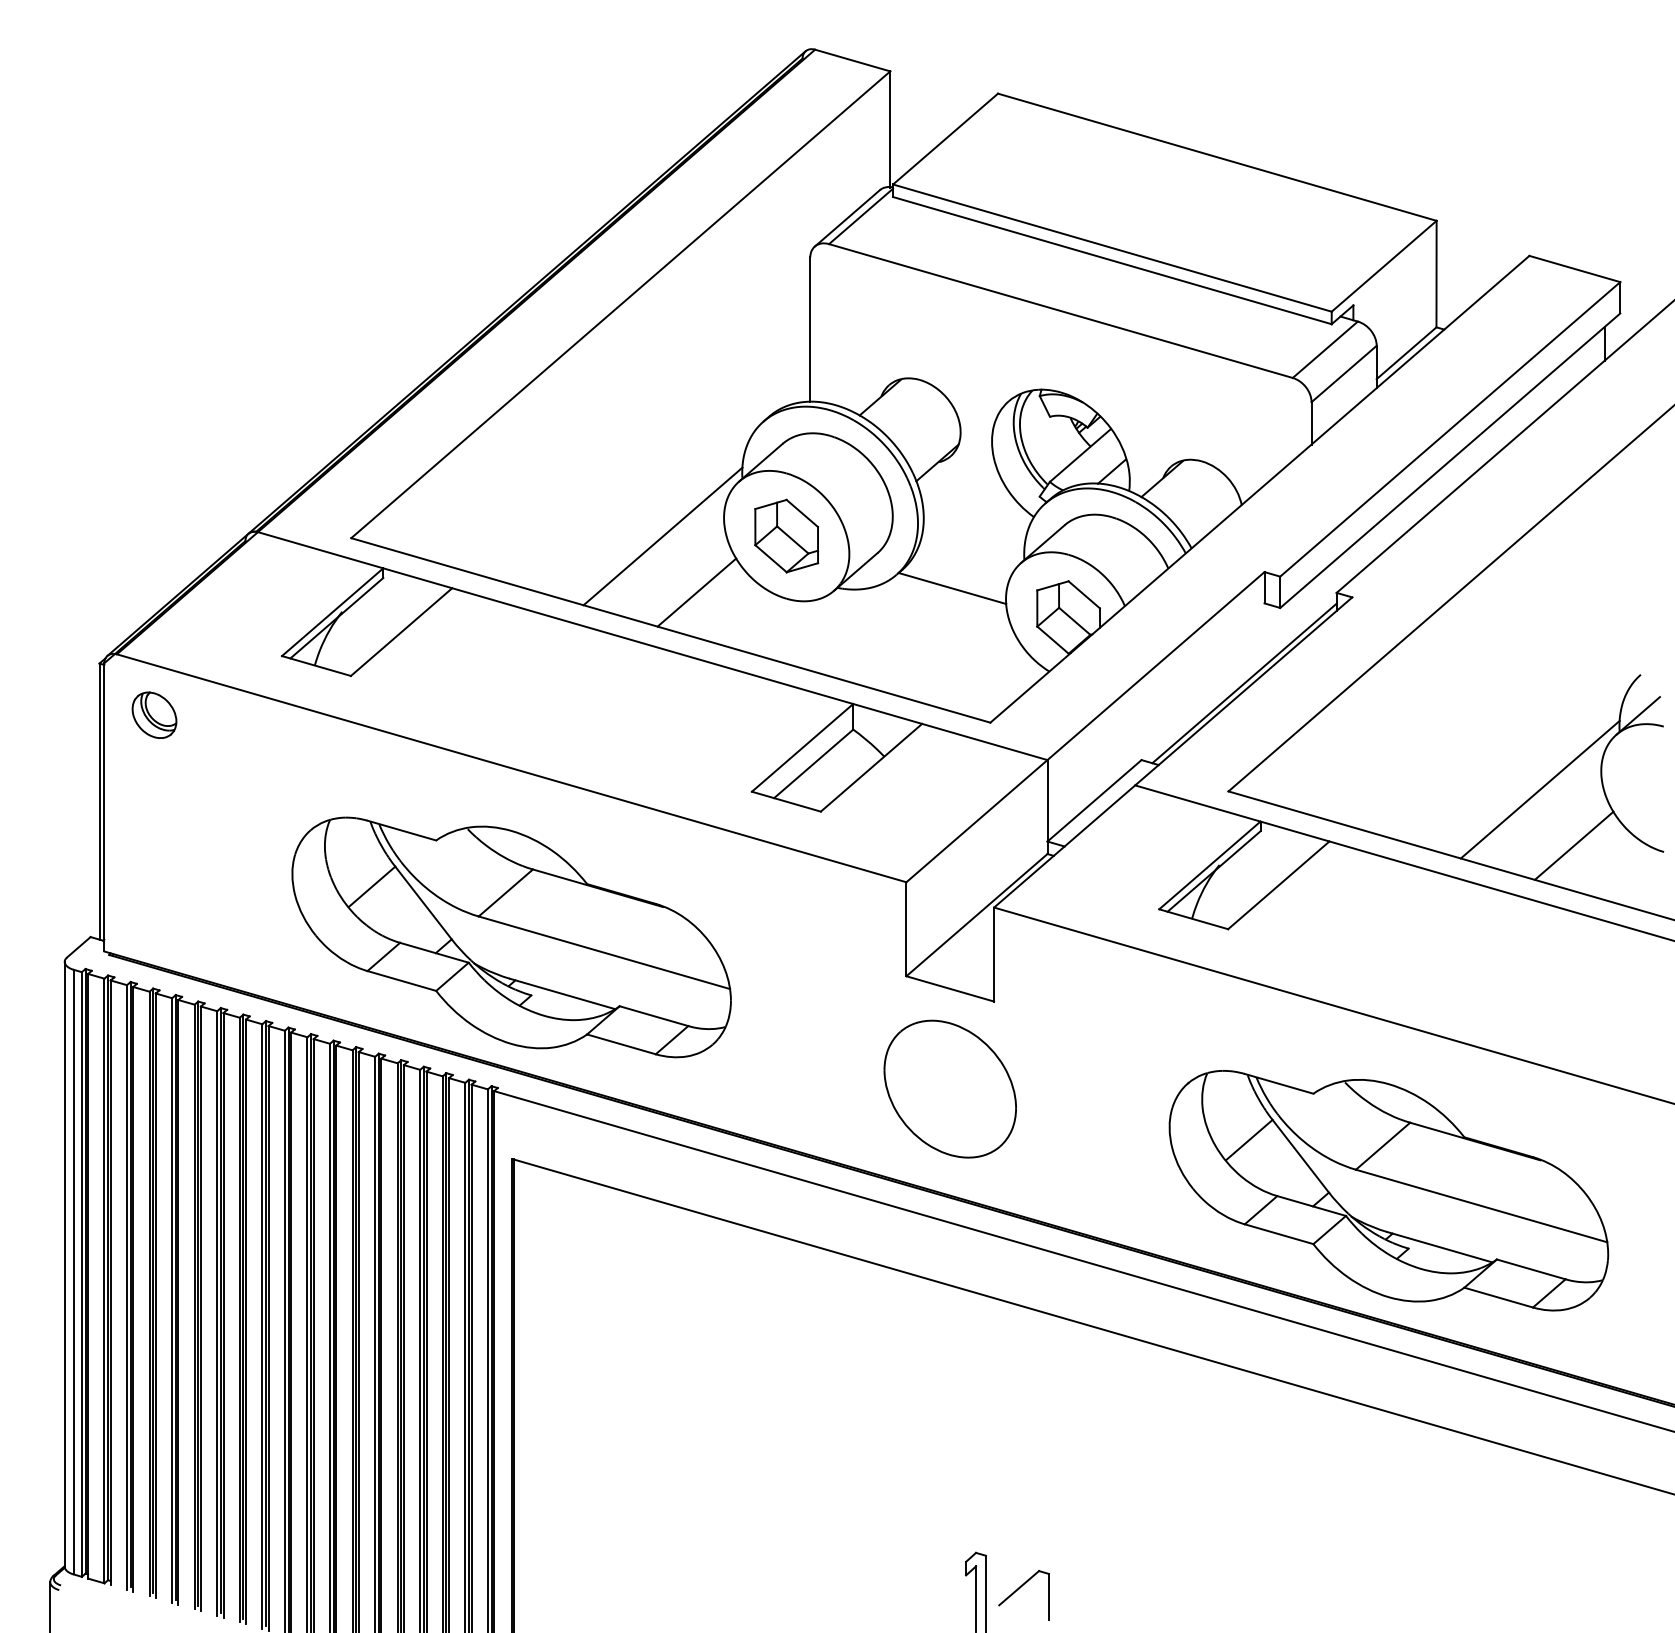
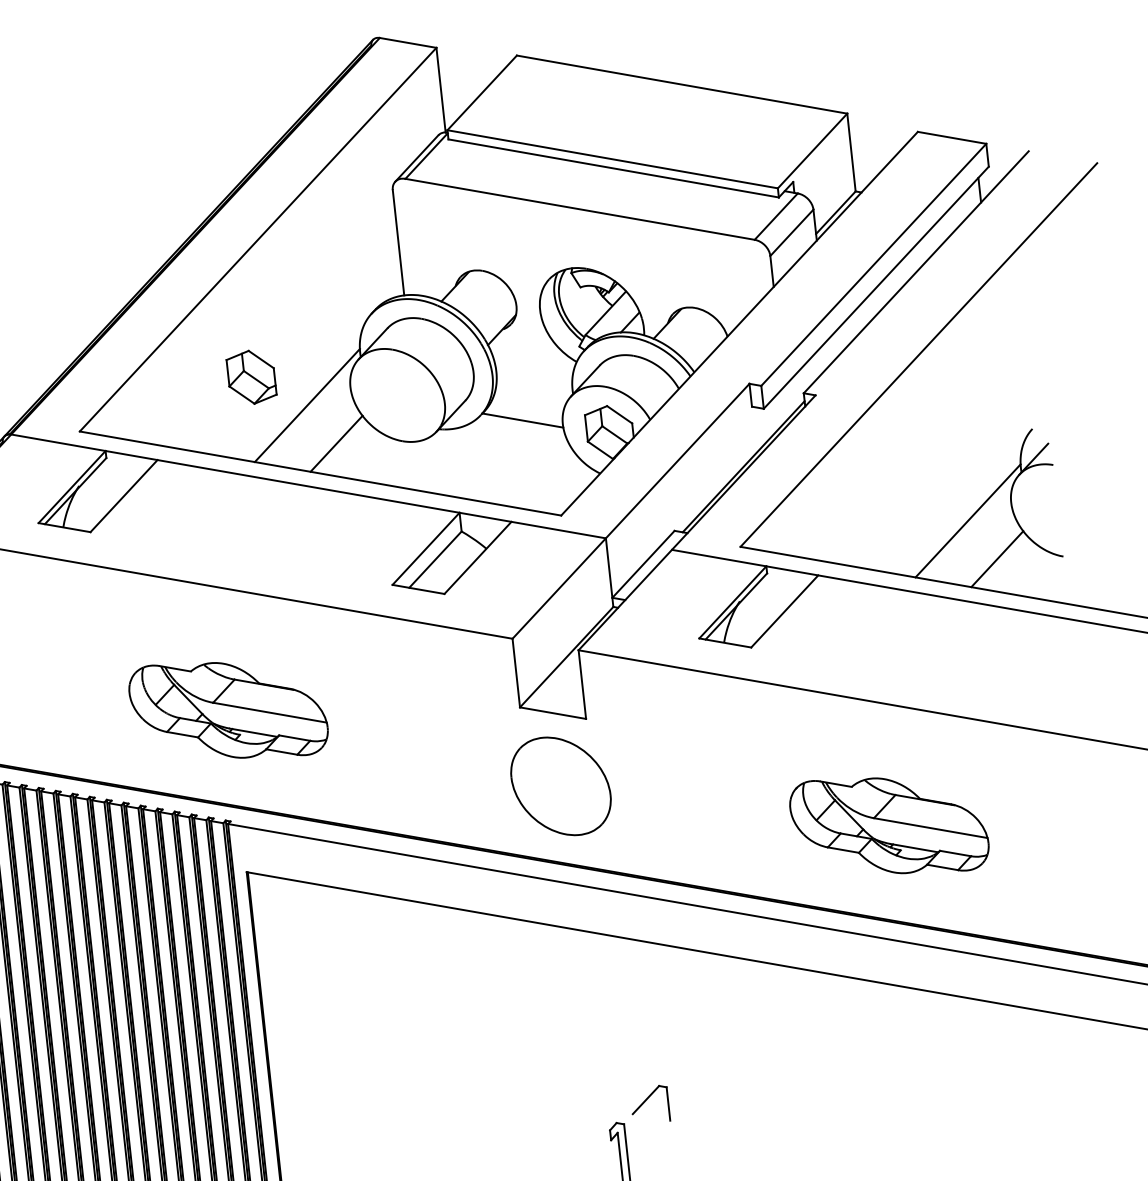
part: (786, 535) -> (251, 376), moved
part: (511, 937) -> (228, 710), size x0.6
part: (1388, 1190) -> (889, 825), size x0.6
part: (1019, 1589) -> (646, 1101), moved

